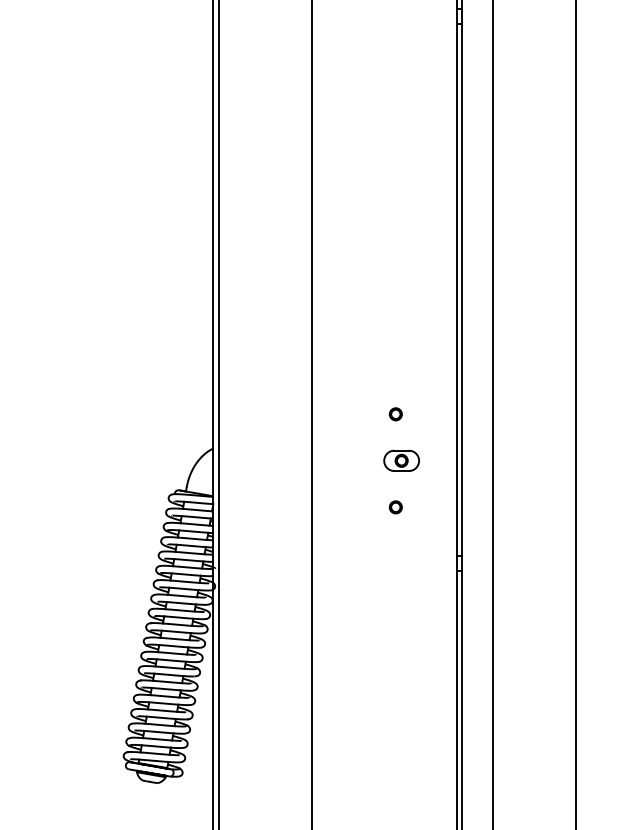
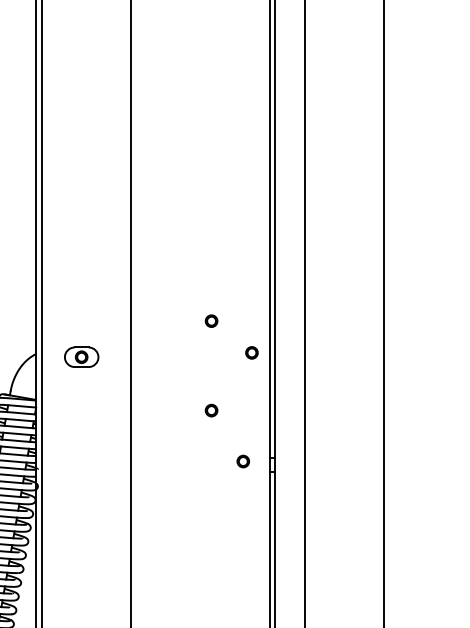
part: (437, 447) -> (251, 353), added
part: (401, 460) -> (81, 356), moved
part: (428, 560) -> (242, 461), added

